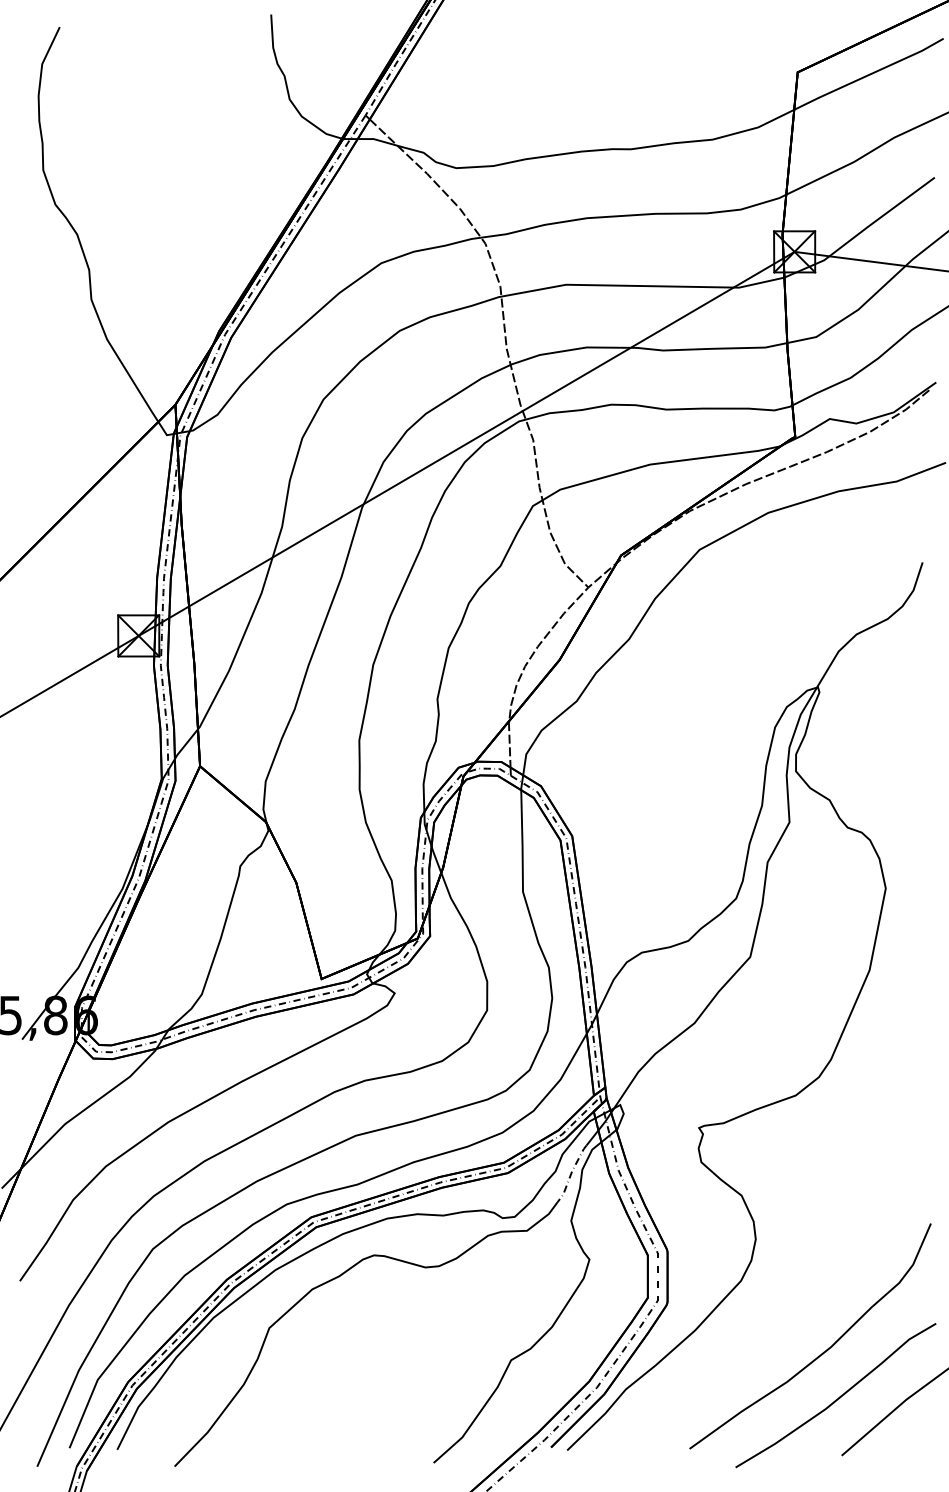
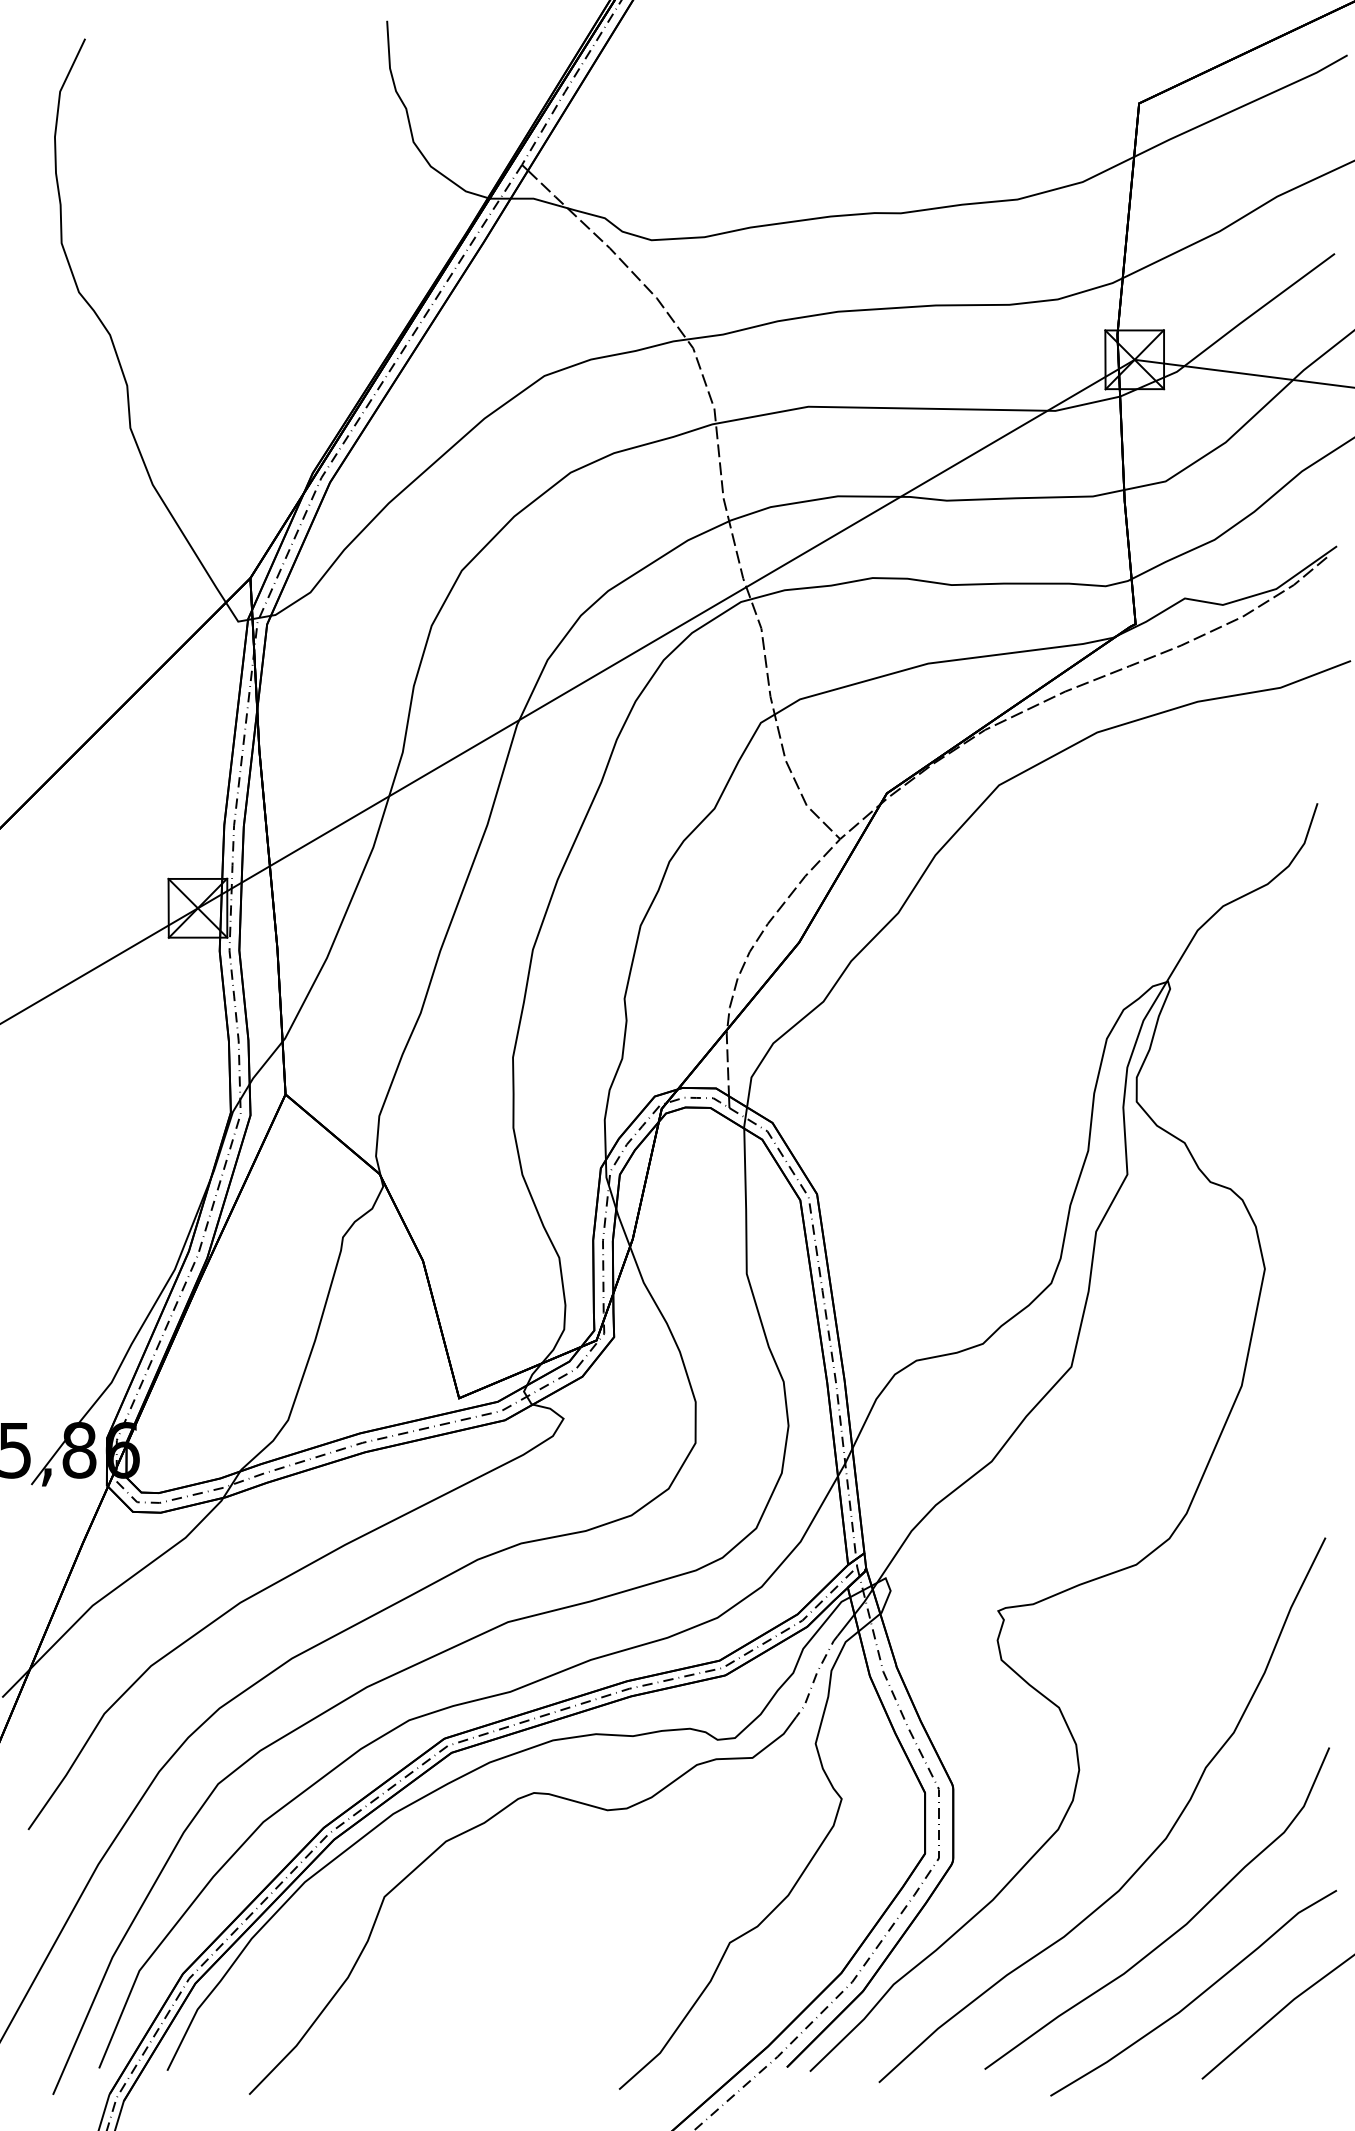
curve: (806, 1296) -> (1151, 1851), added

